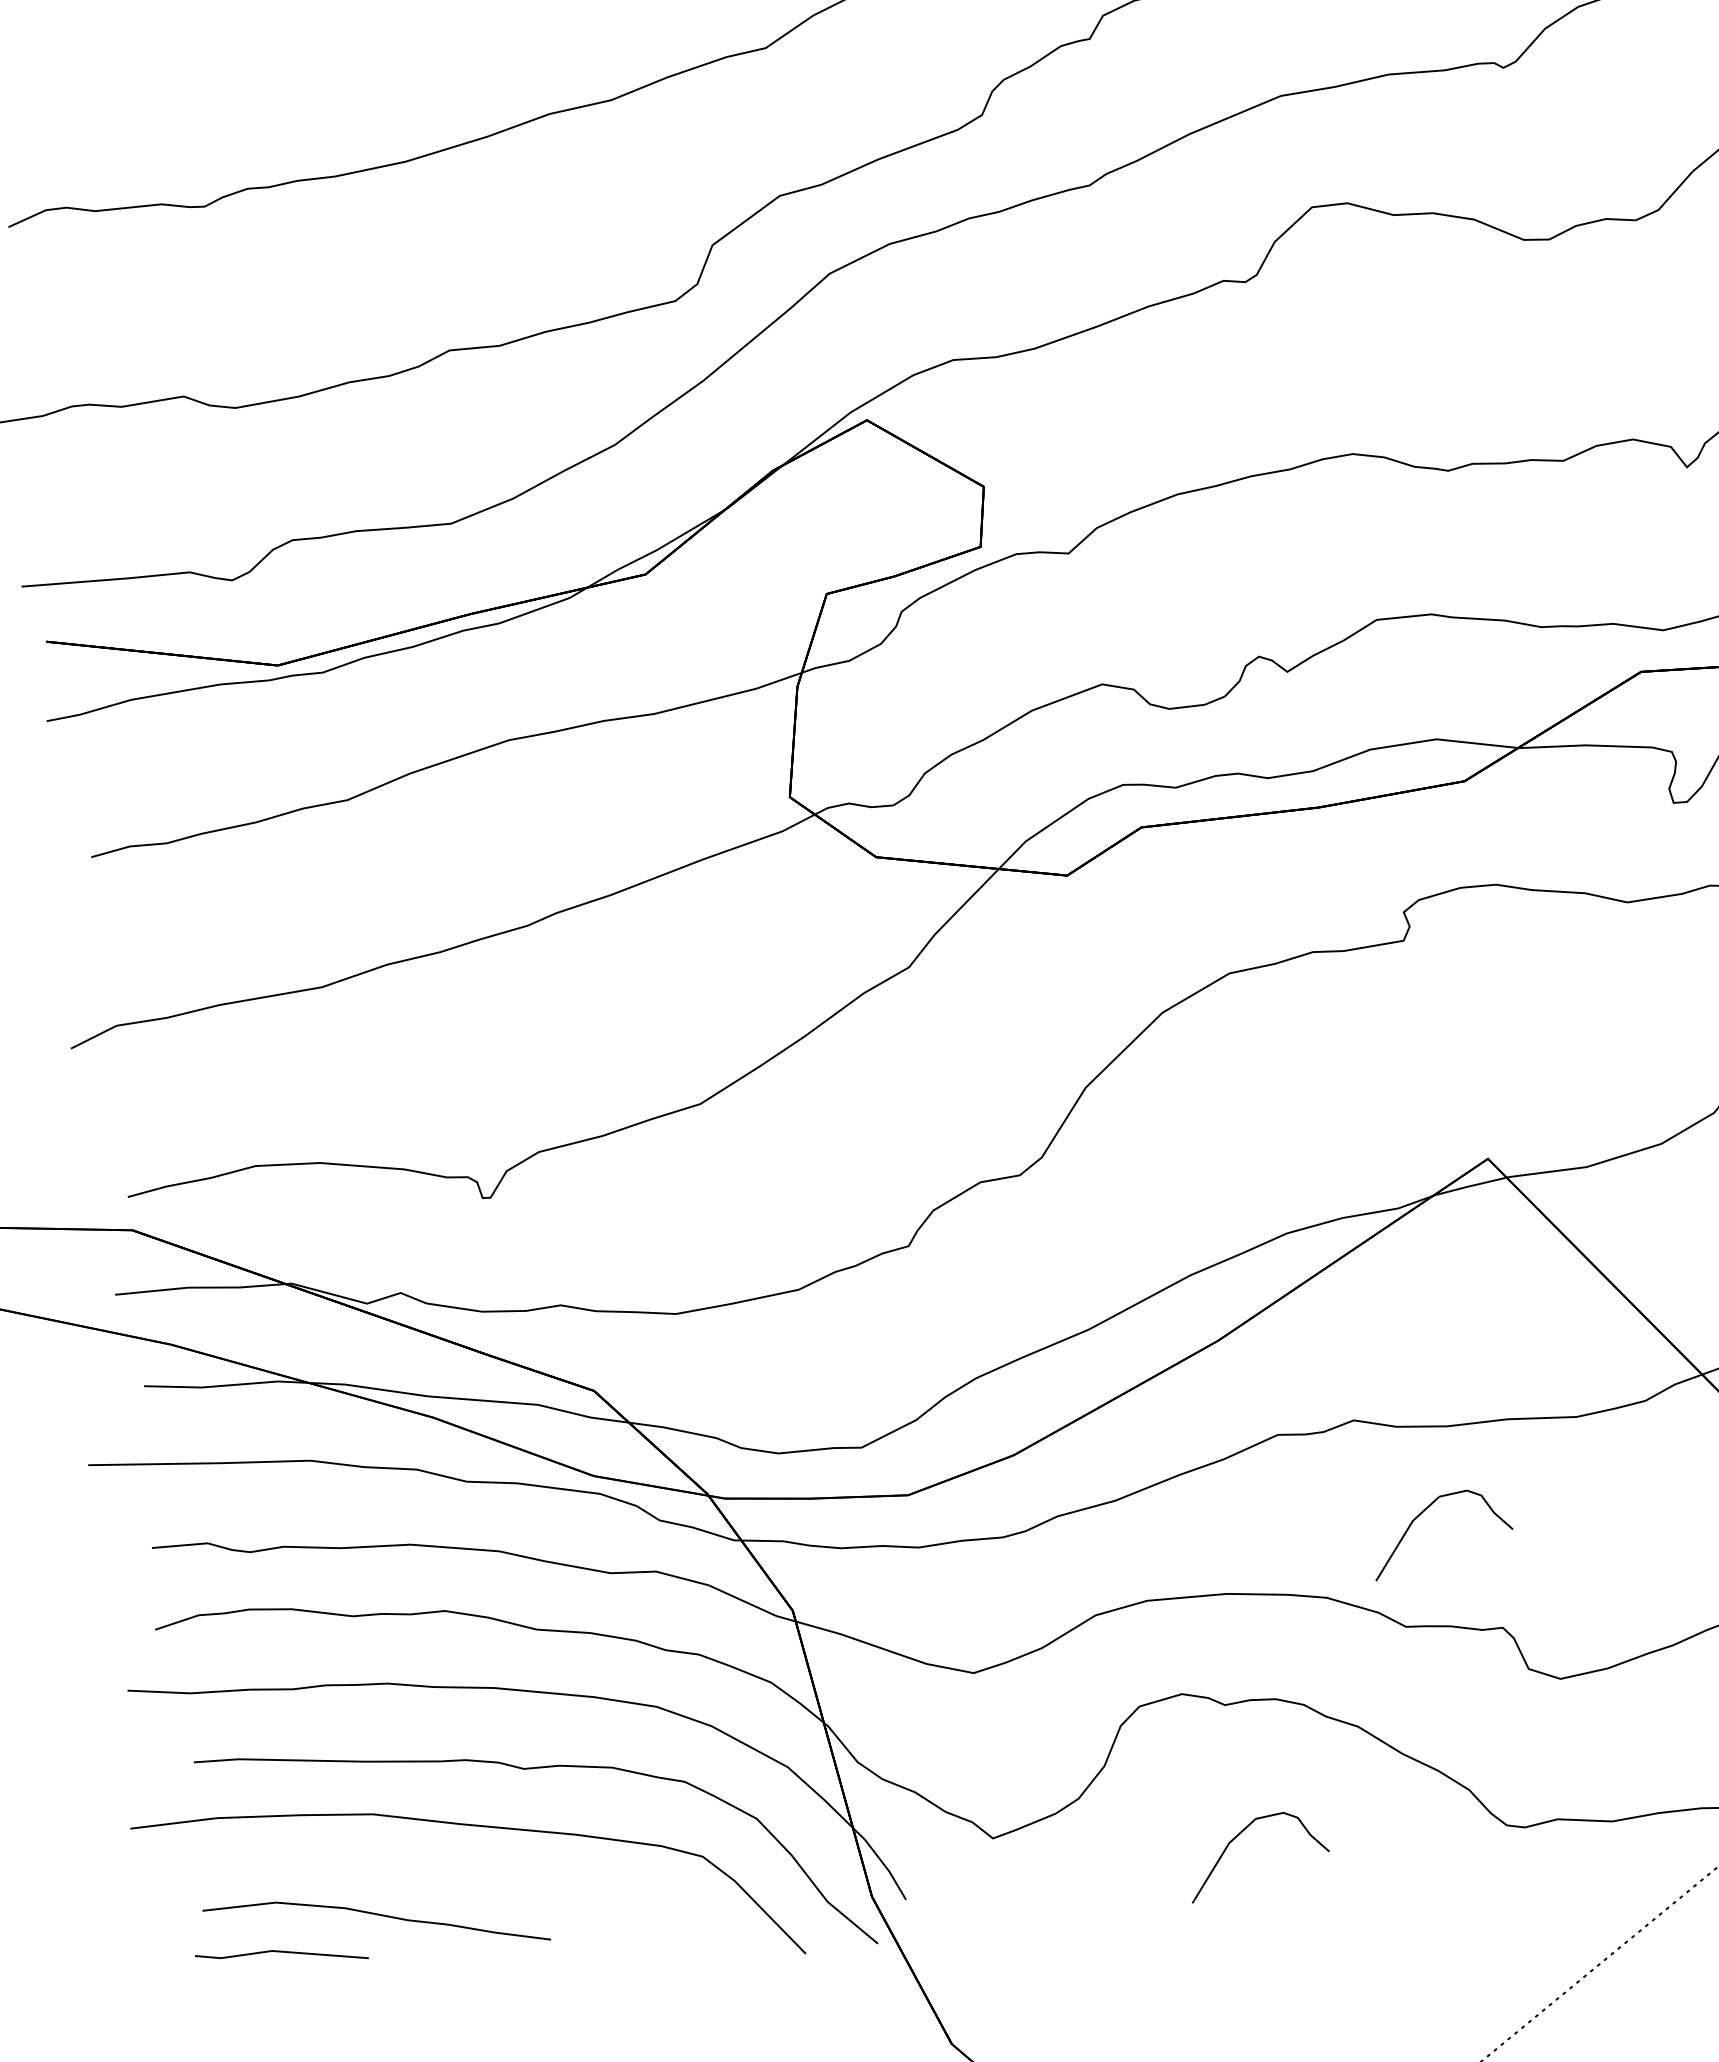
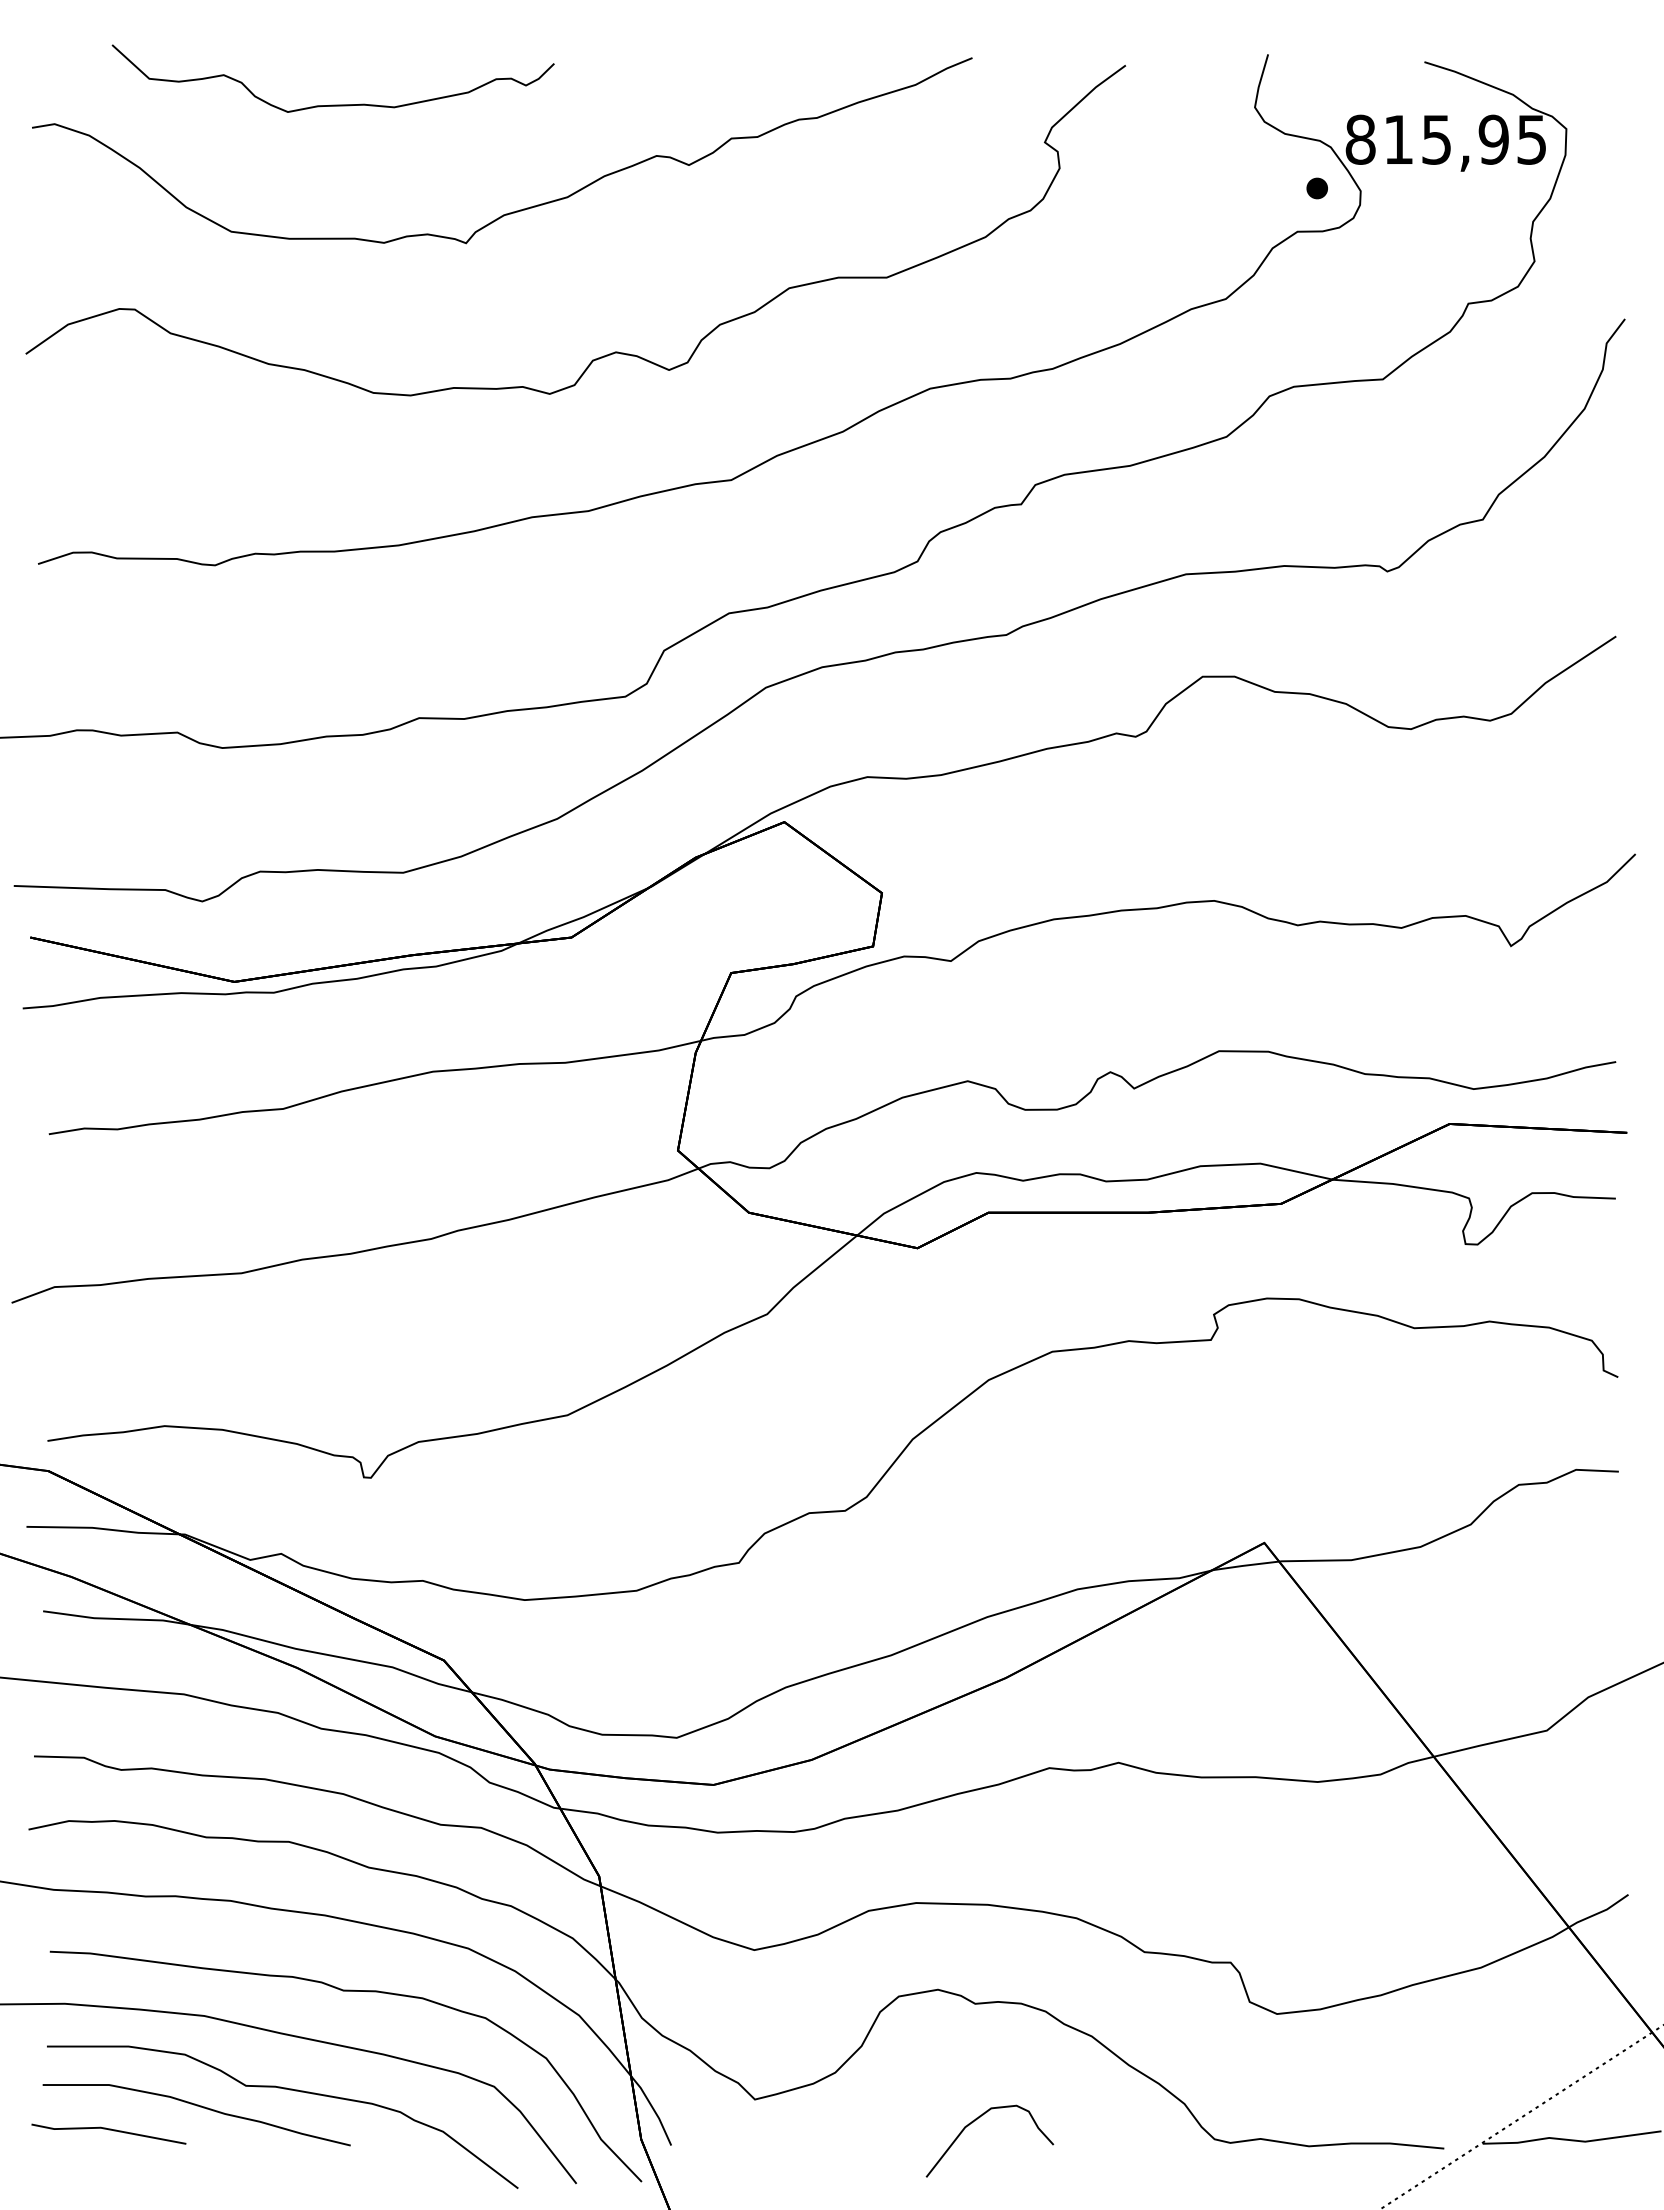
curve: (1424, 1511) -> (1172, 1851), removed
curve: (476, 1886) -> (289, 2090), added

